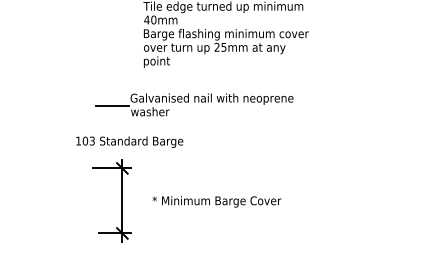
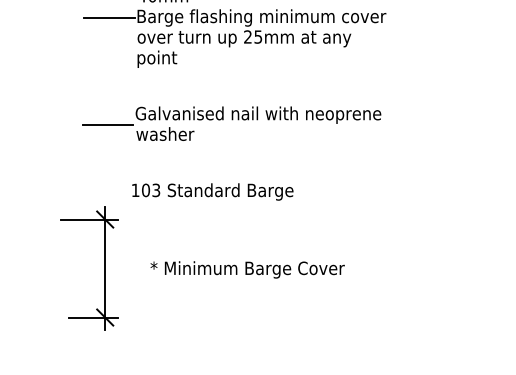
line: (125, 34) -> (109, 17), added
part: (194, 104) -> (231, 123), moved
text: (129, 141) -> (212, 190), moved

